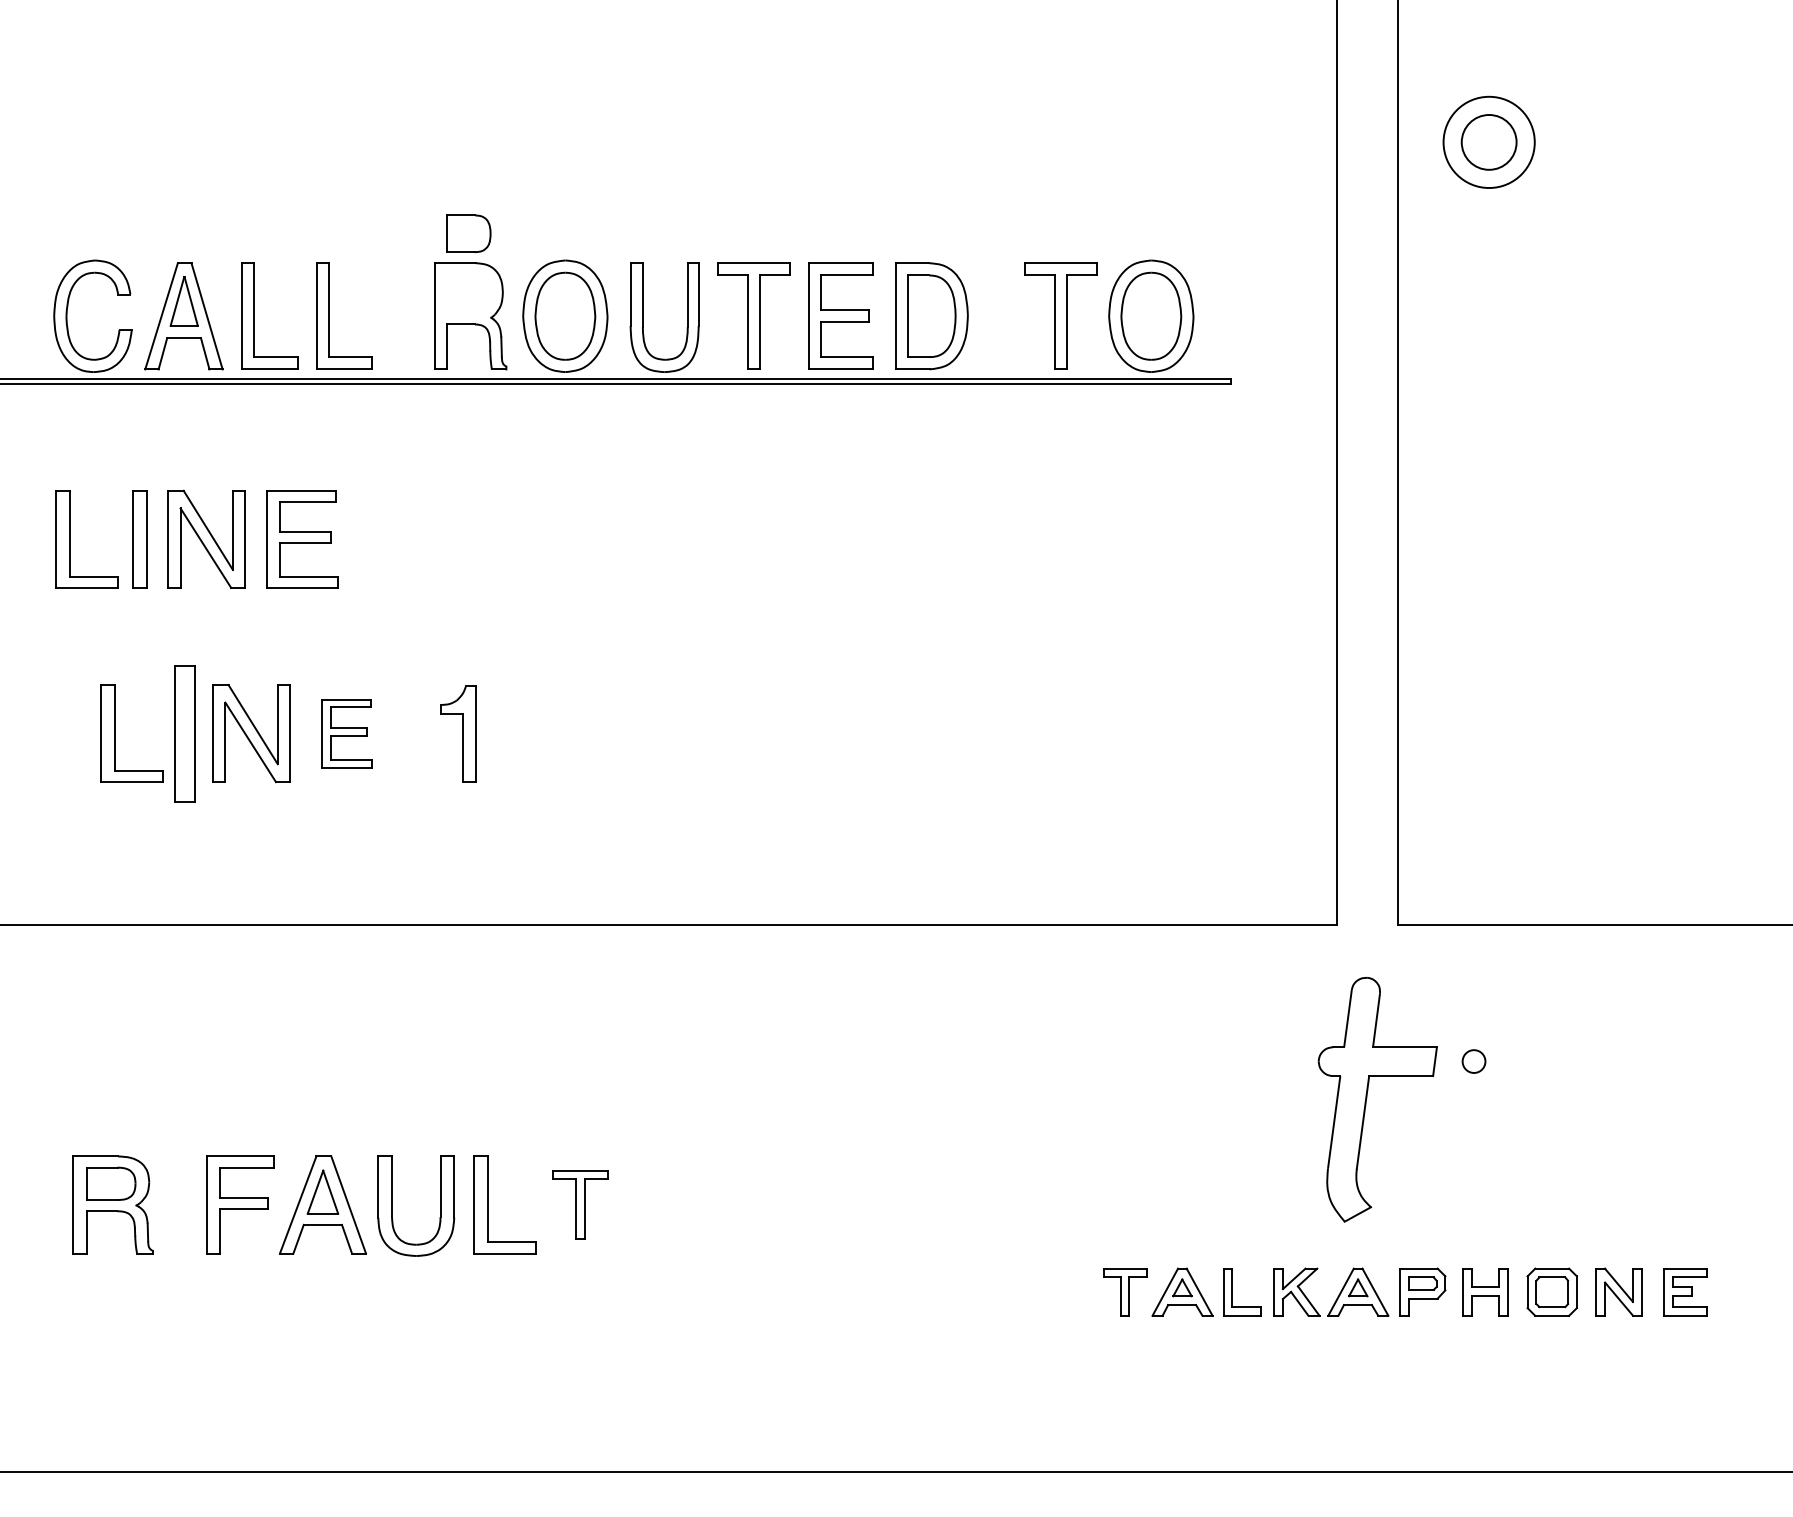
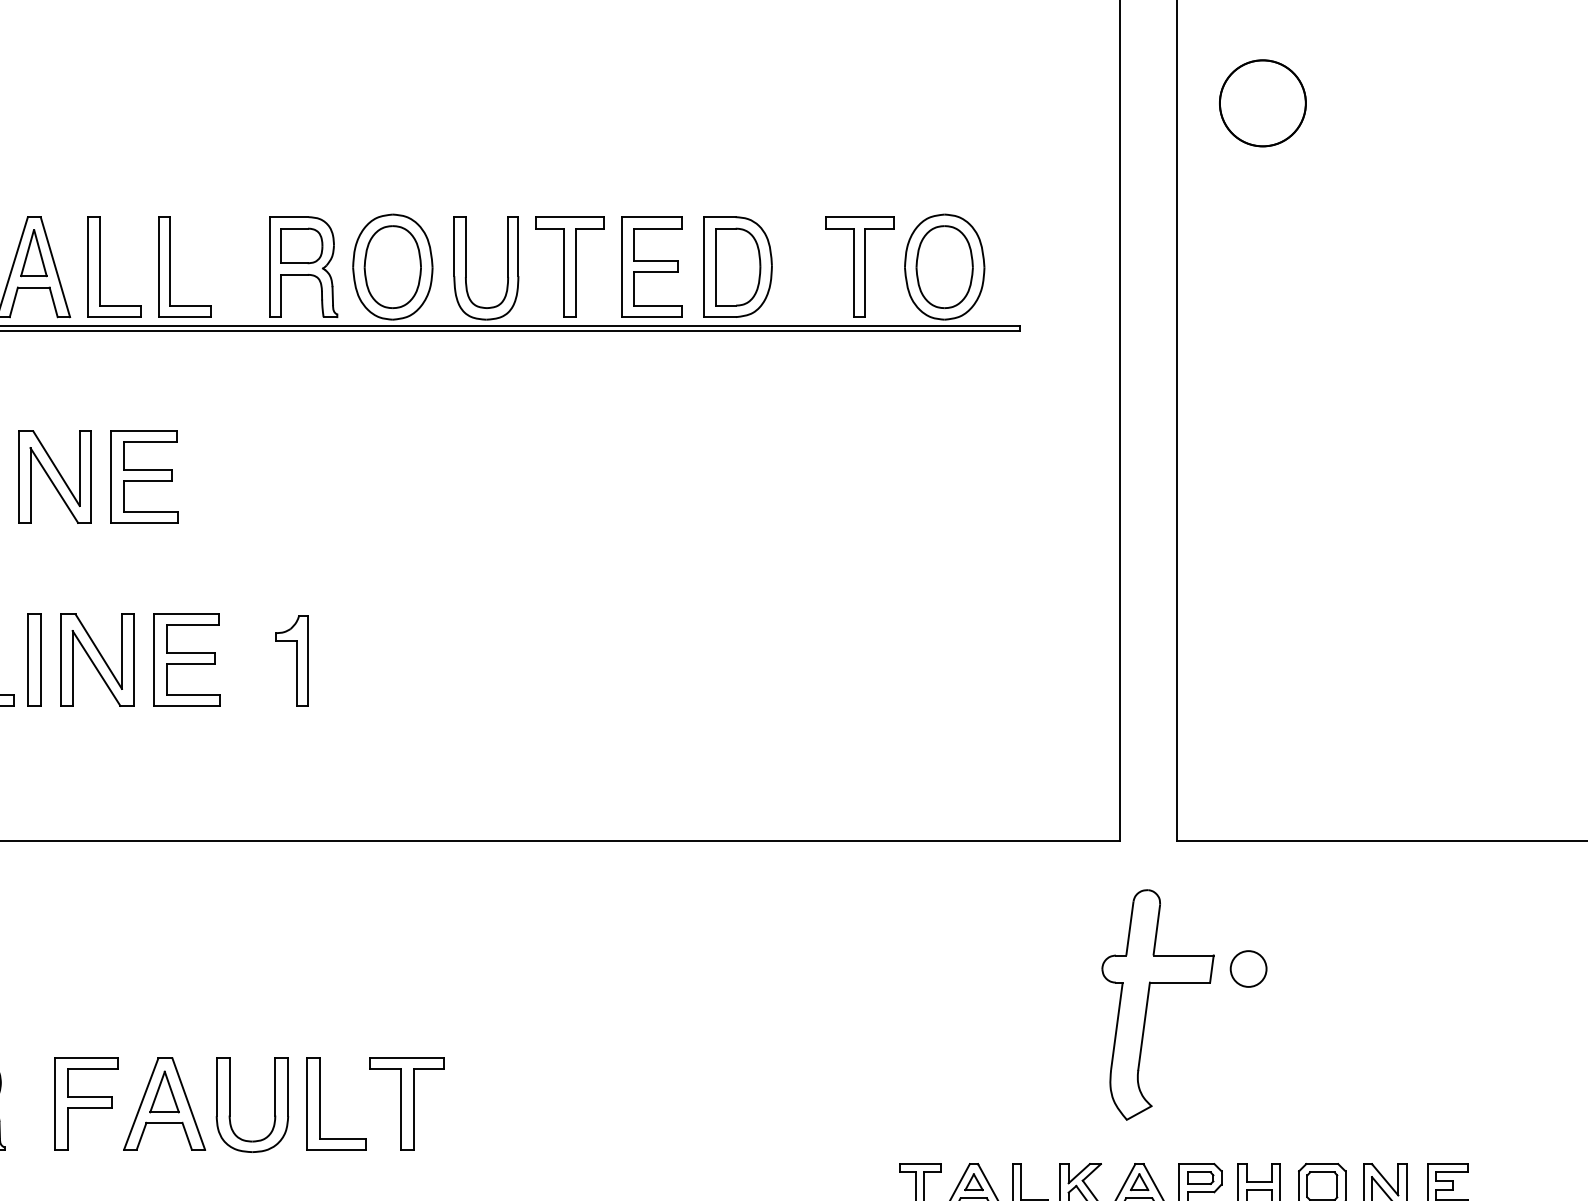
circle: (1488, 142) -> (1262, 103), size x1.67
part: (468, 233) -> (301, 245), moved
part: (184, 733) -> (34, 660), size x0.71
part: (346, 733) -> (186, 660), size x1.43
circle: (1474, 1061) -> (1249, 968), size x1.67
part: (580, 1204) -> (407, 1103), size x1.43

